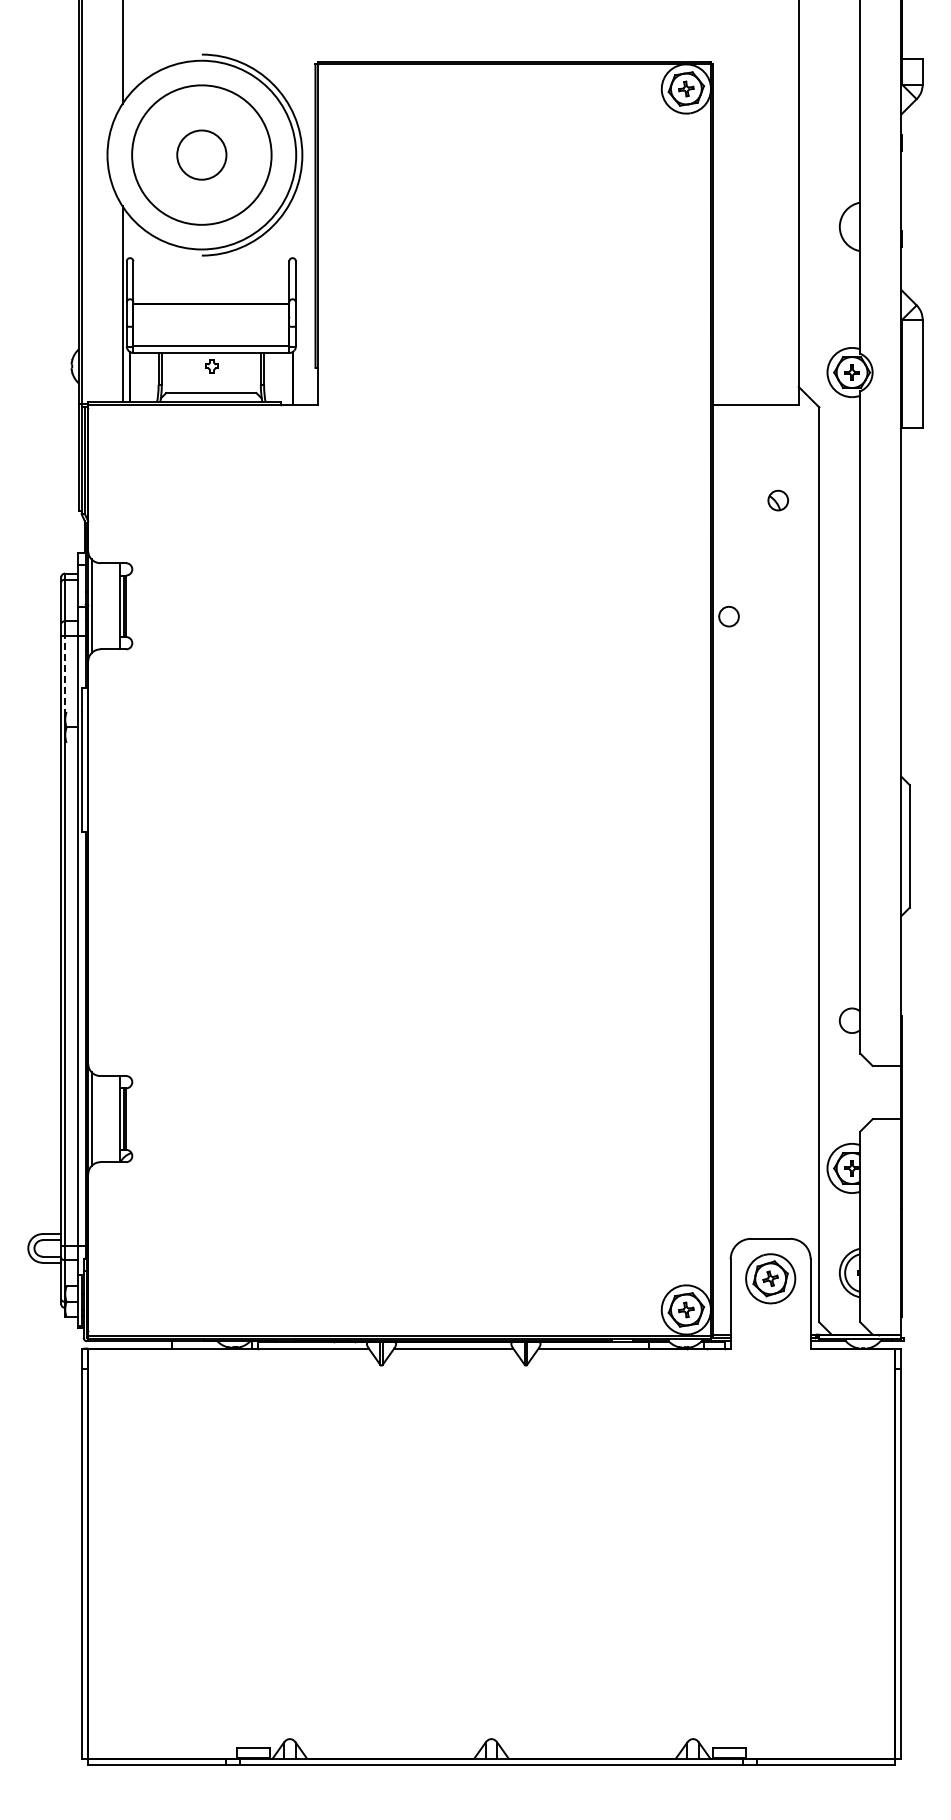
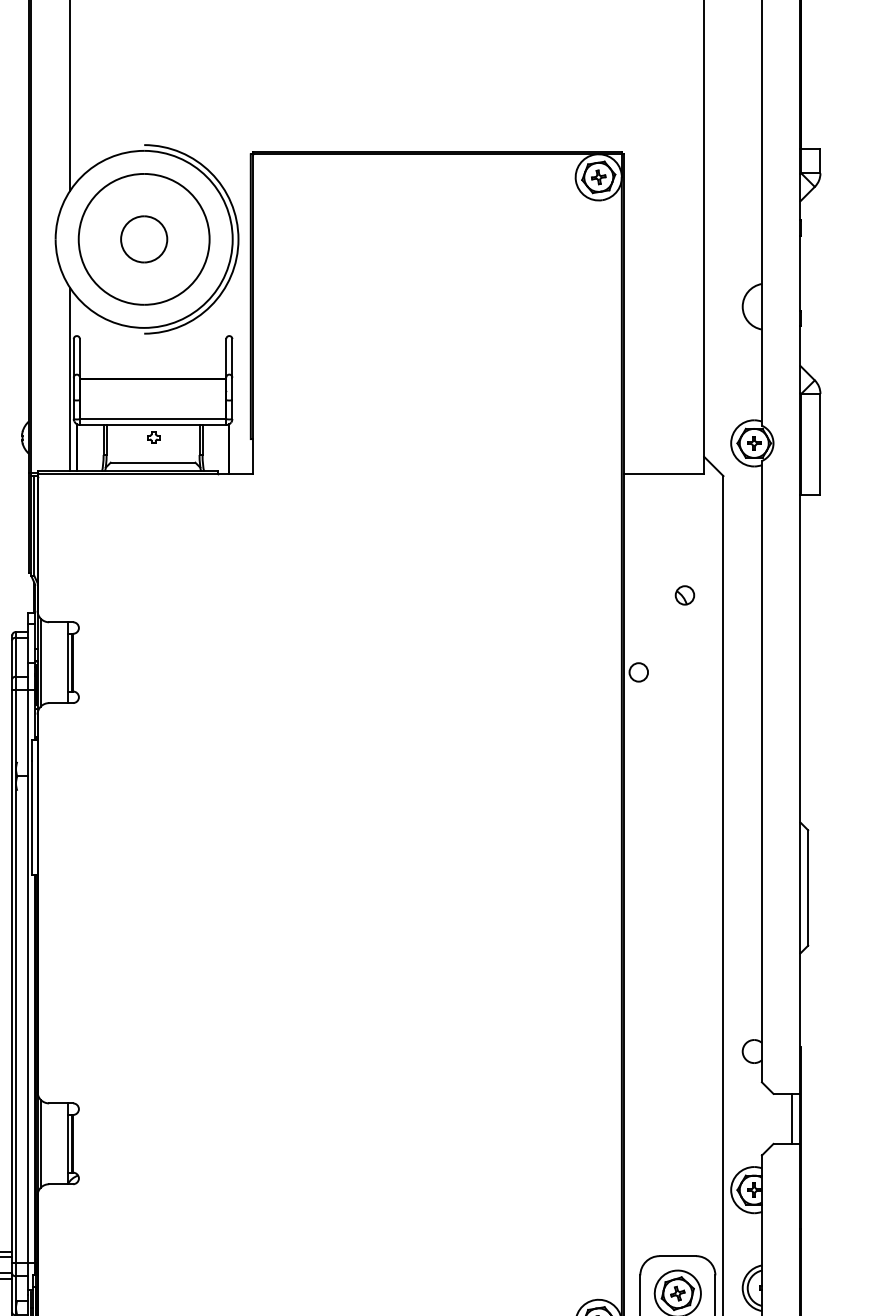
part: (777, 500) -> (684, 595), moved
line: (65, 675) -> (16, 727), dashed -> solid
line: (891, 1092) -> (791, 1118), added

